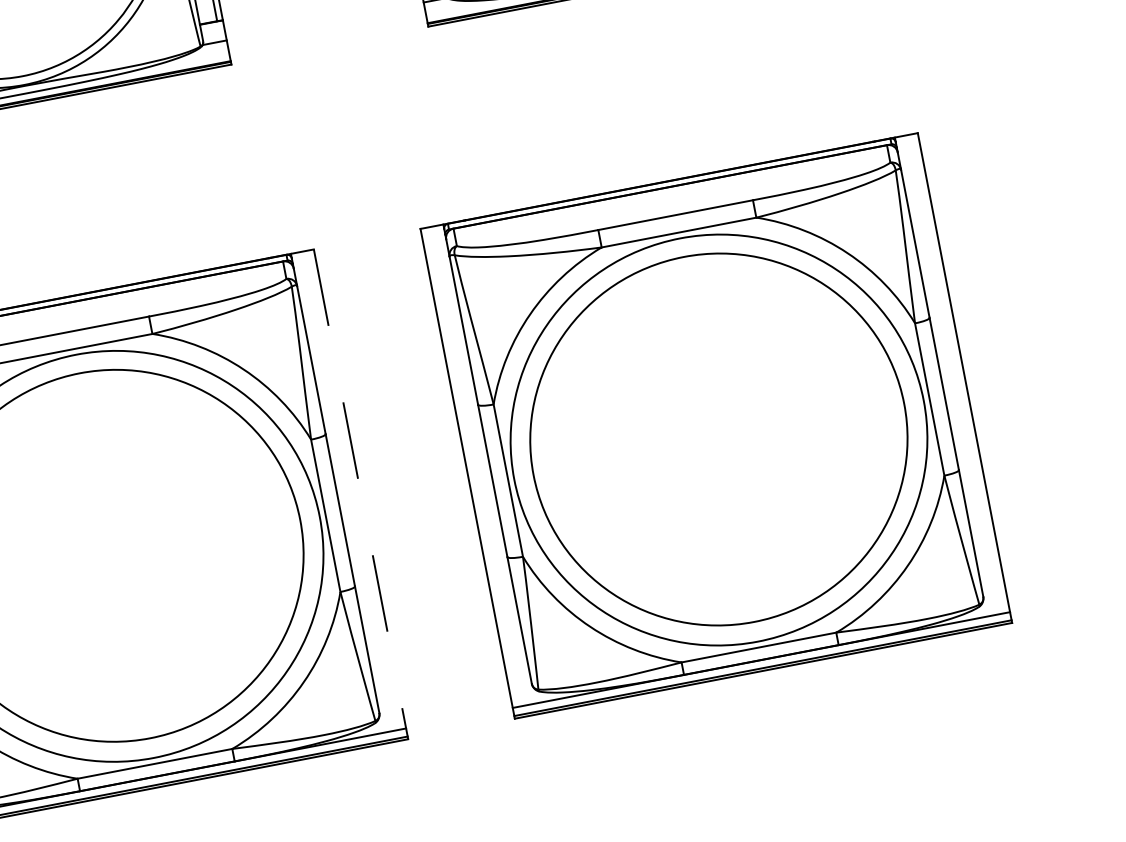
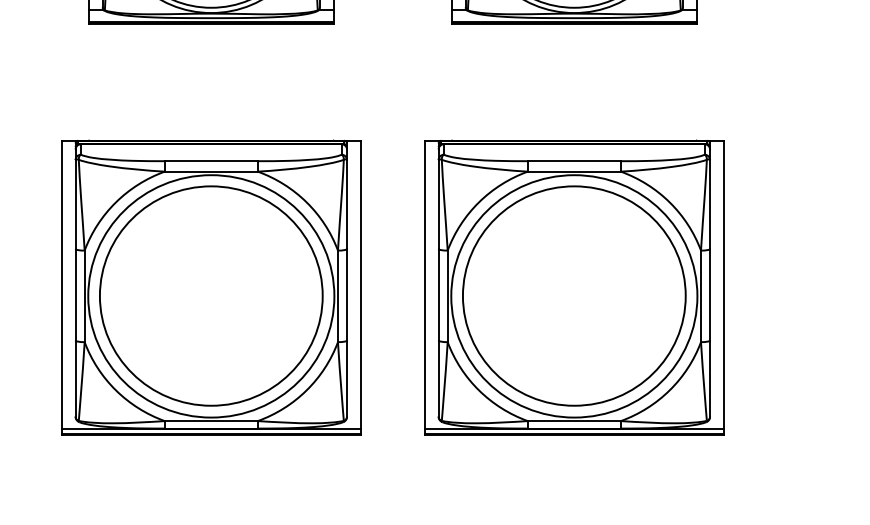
line: (360, 495) -> (360, 288), dashed -> solid

